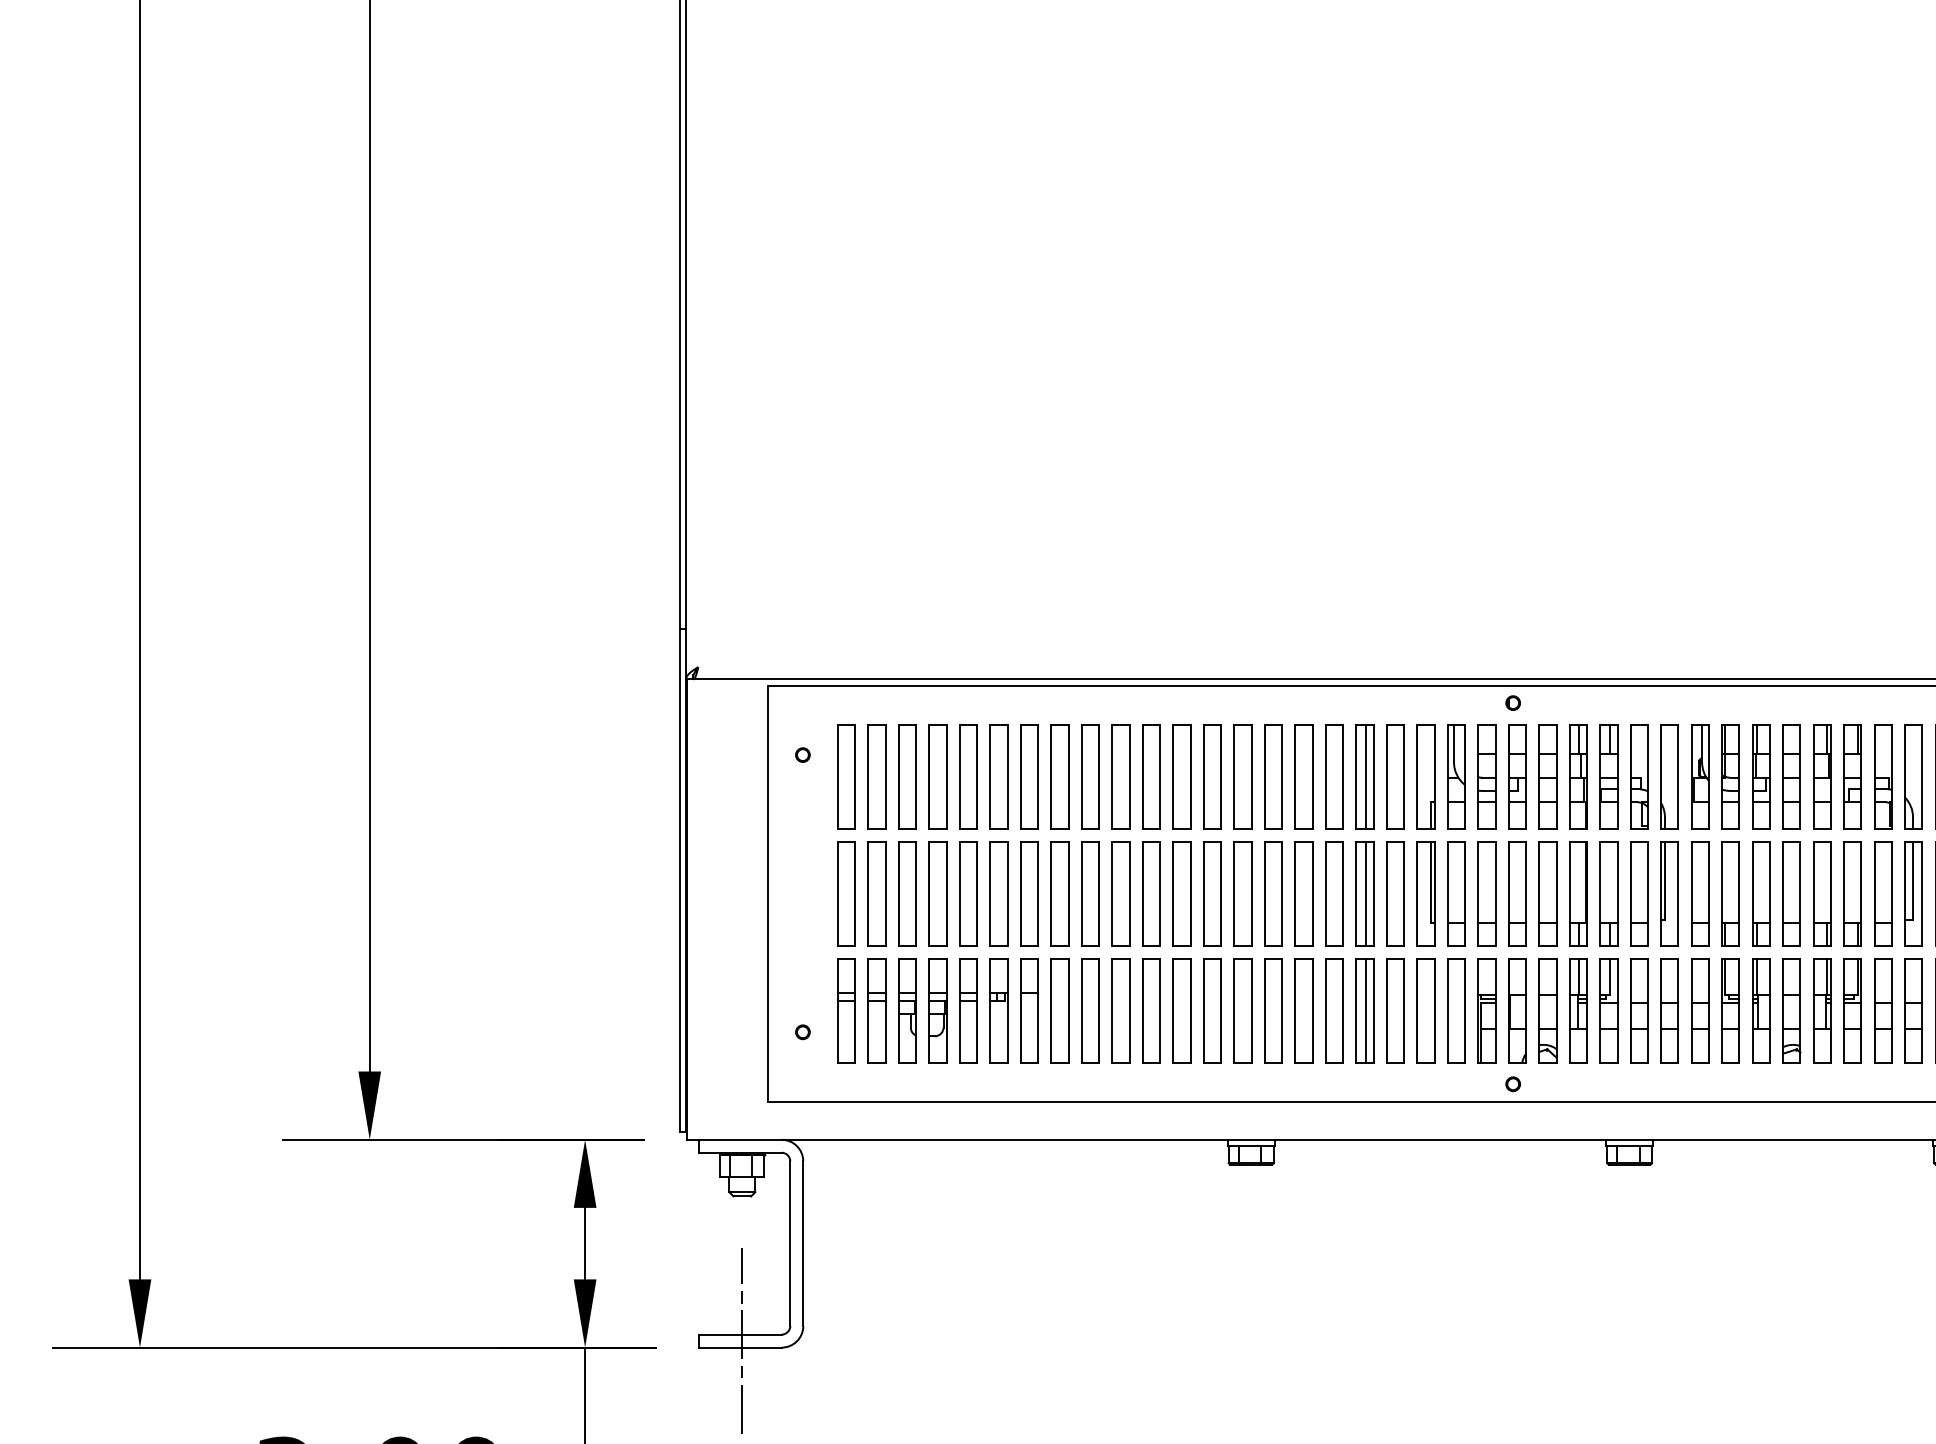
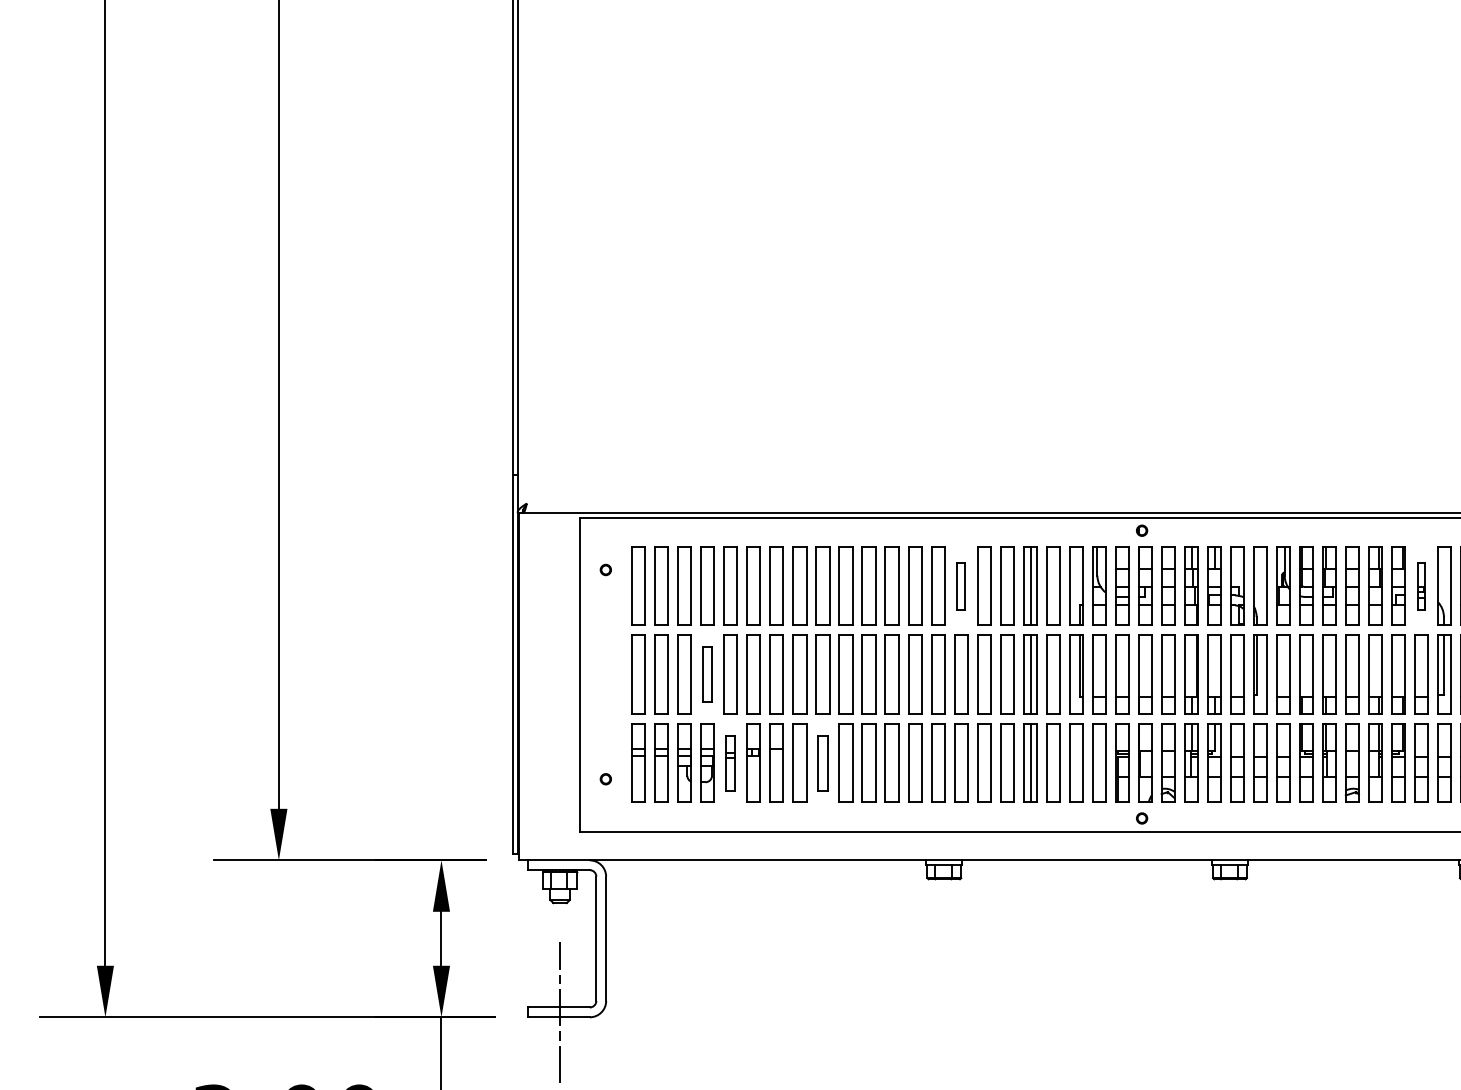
part: (1273, 776) -> (961, 586), size x0.6
part: (1883, 776) -> (1421, 586), size x0.6
part: (937, 893) -> (707, 674), size x0.7
part: (968, 1010) -> (730, 762), size x0.7
part: (1090, 1010) -> (822, 762), size x0.7

